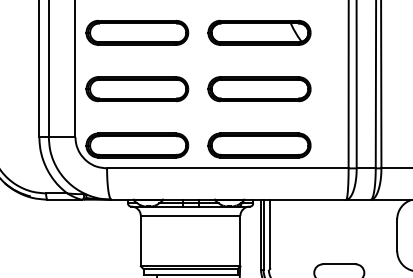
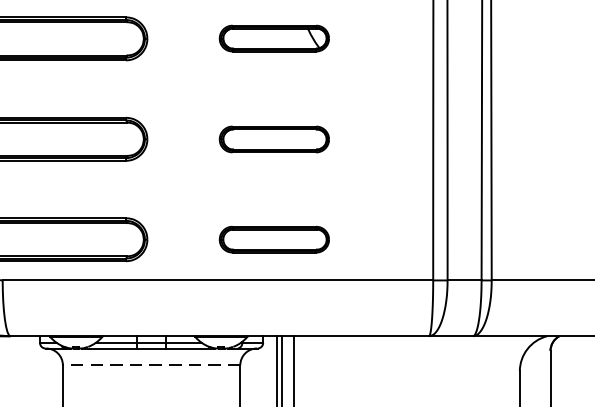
part: (259, 32) -> (274, 38), size x0.6
part: (259, 89) -> (274, 139), size x0.6
part: (259, 145) -> (274, 239), size x0.6
line: (190, 215) -> (151, 364), solid -> dashed

